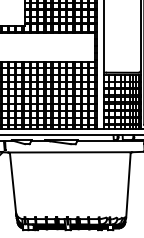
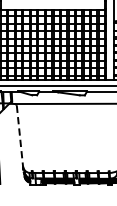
line: (13, 185) -> (20, 138), solid -> dashed

